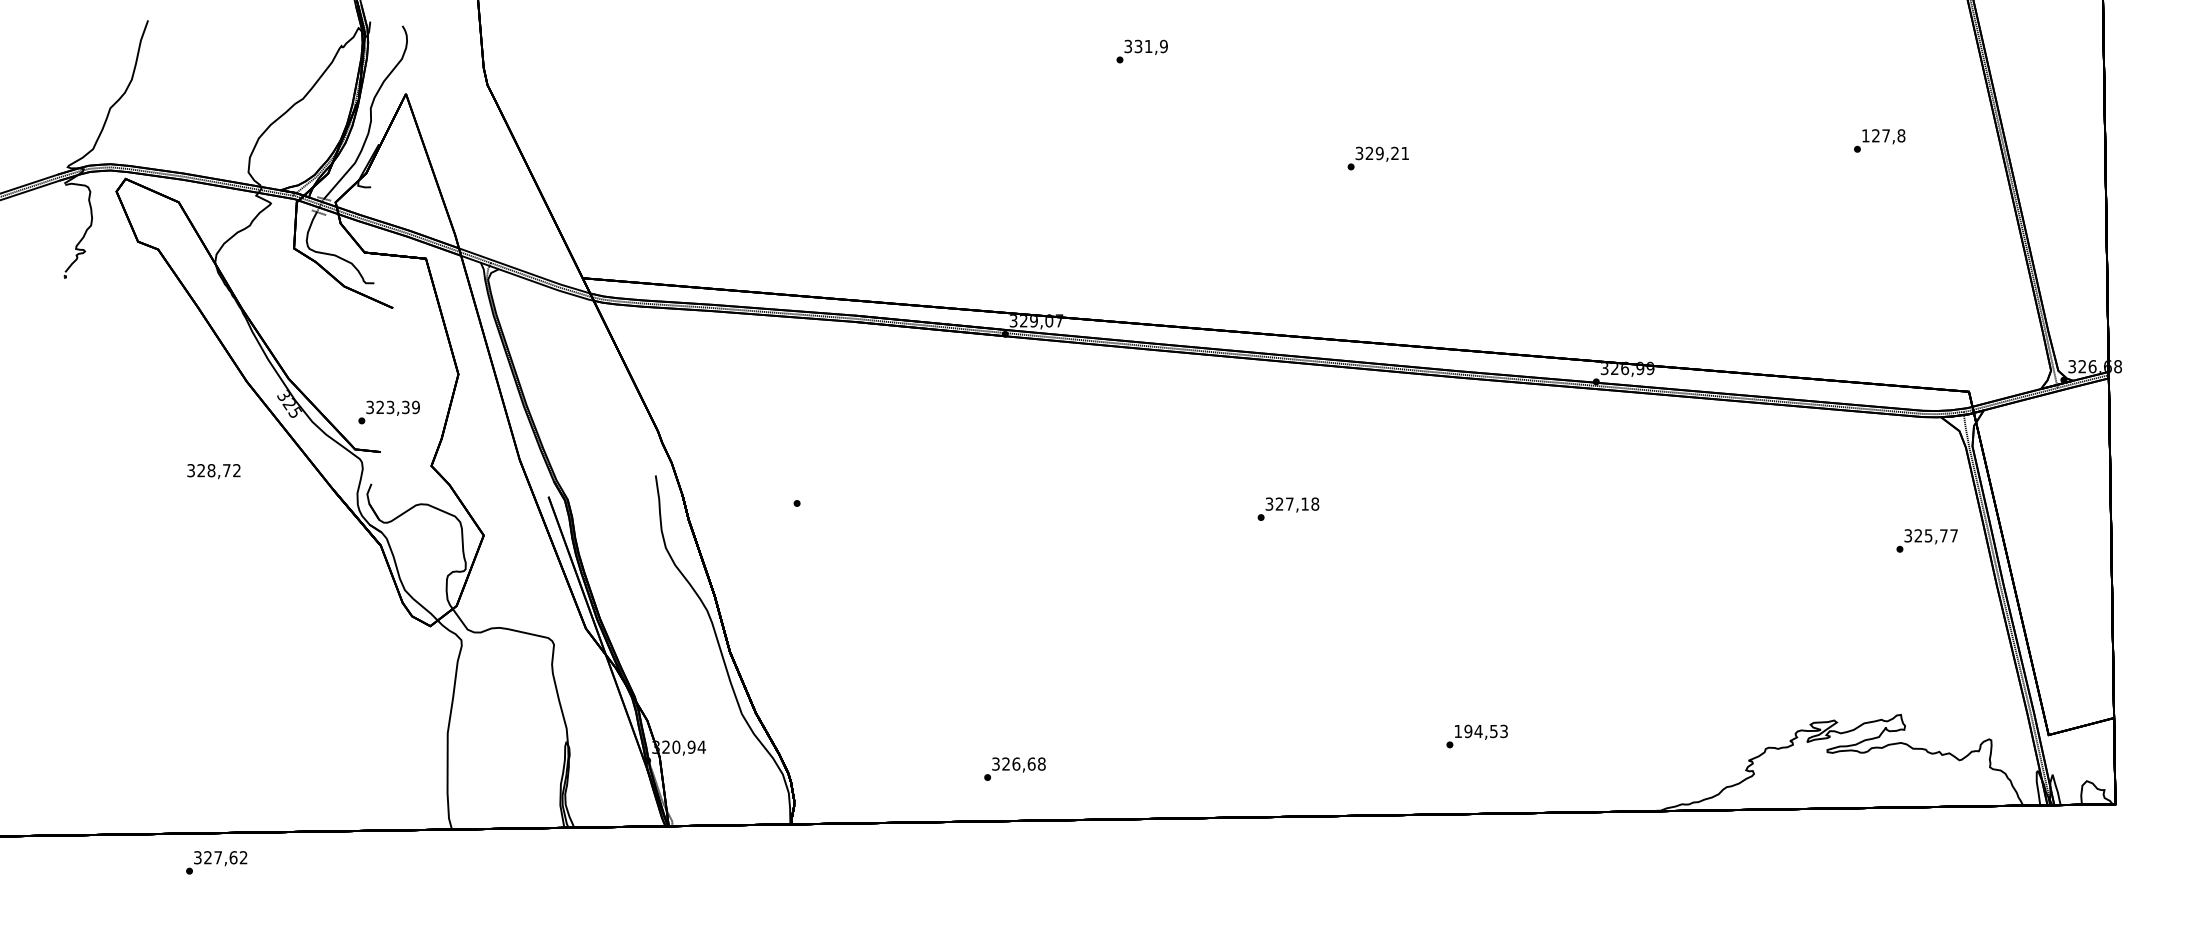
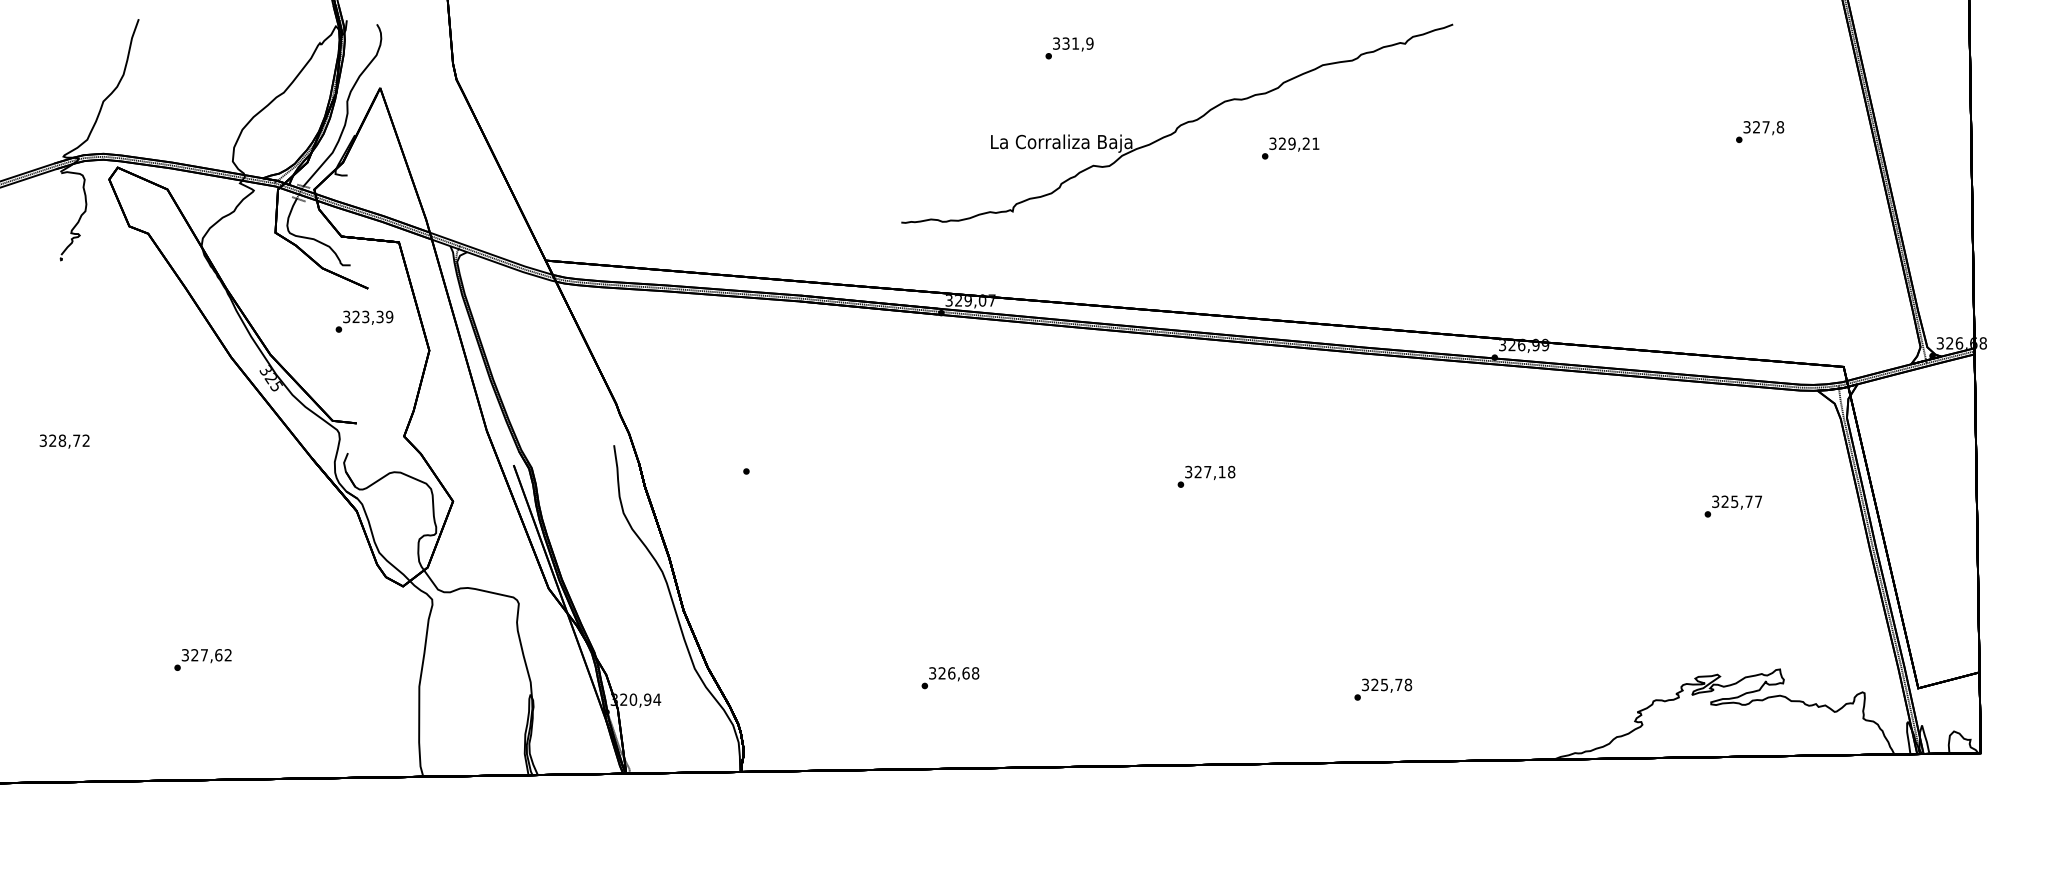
part: (1256, 131) -> (1176, 123), added
text: (1865, 135) -> (1746, 126), 127,8 -> 327,8
text: (388, 412) -> (363, 321), moved
text: (213, 471) -> (64, 441), moved
text: (1926, 540) -> (1732, 506), moved
text: (1481, 731) -> (1387, 684), 194,53 -> 325,78
text: (1014, 768) -> (950, 677), moved
text: (216, 862) -> (202, 659), moved

